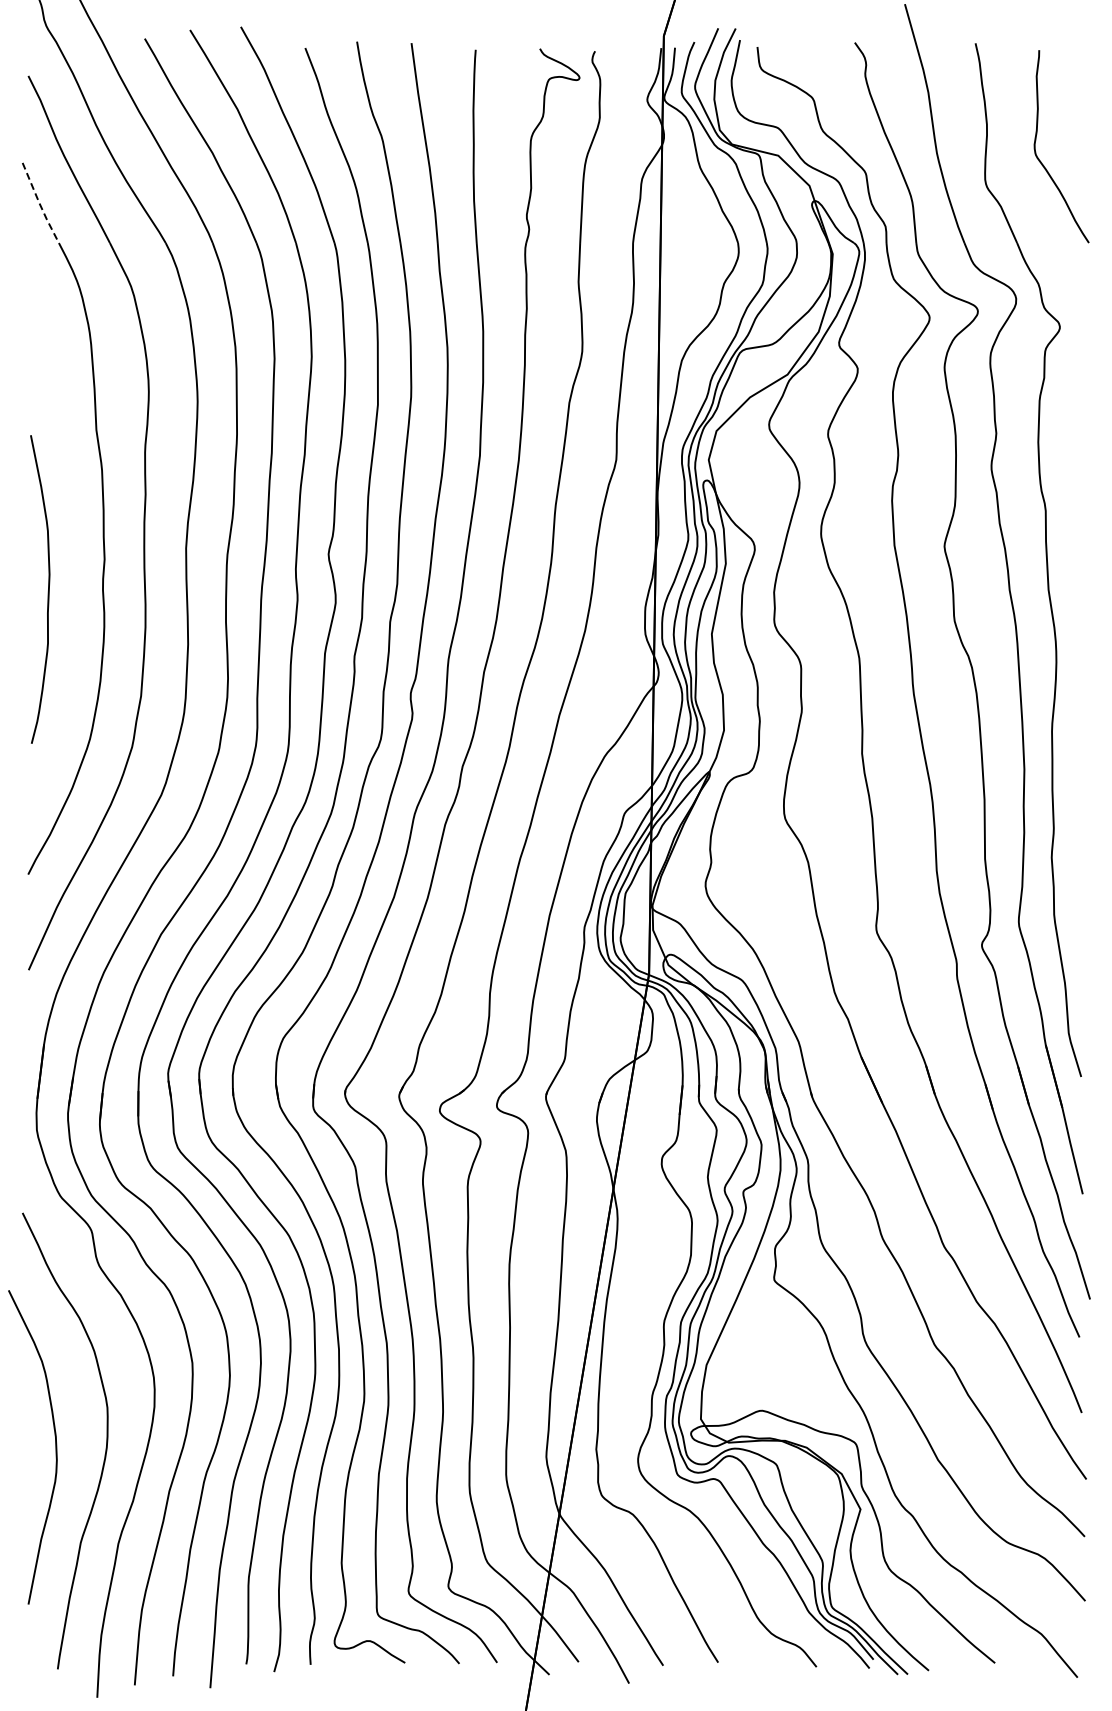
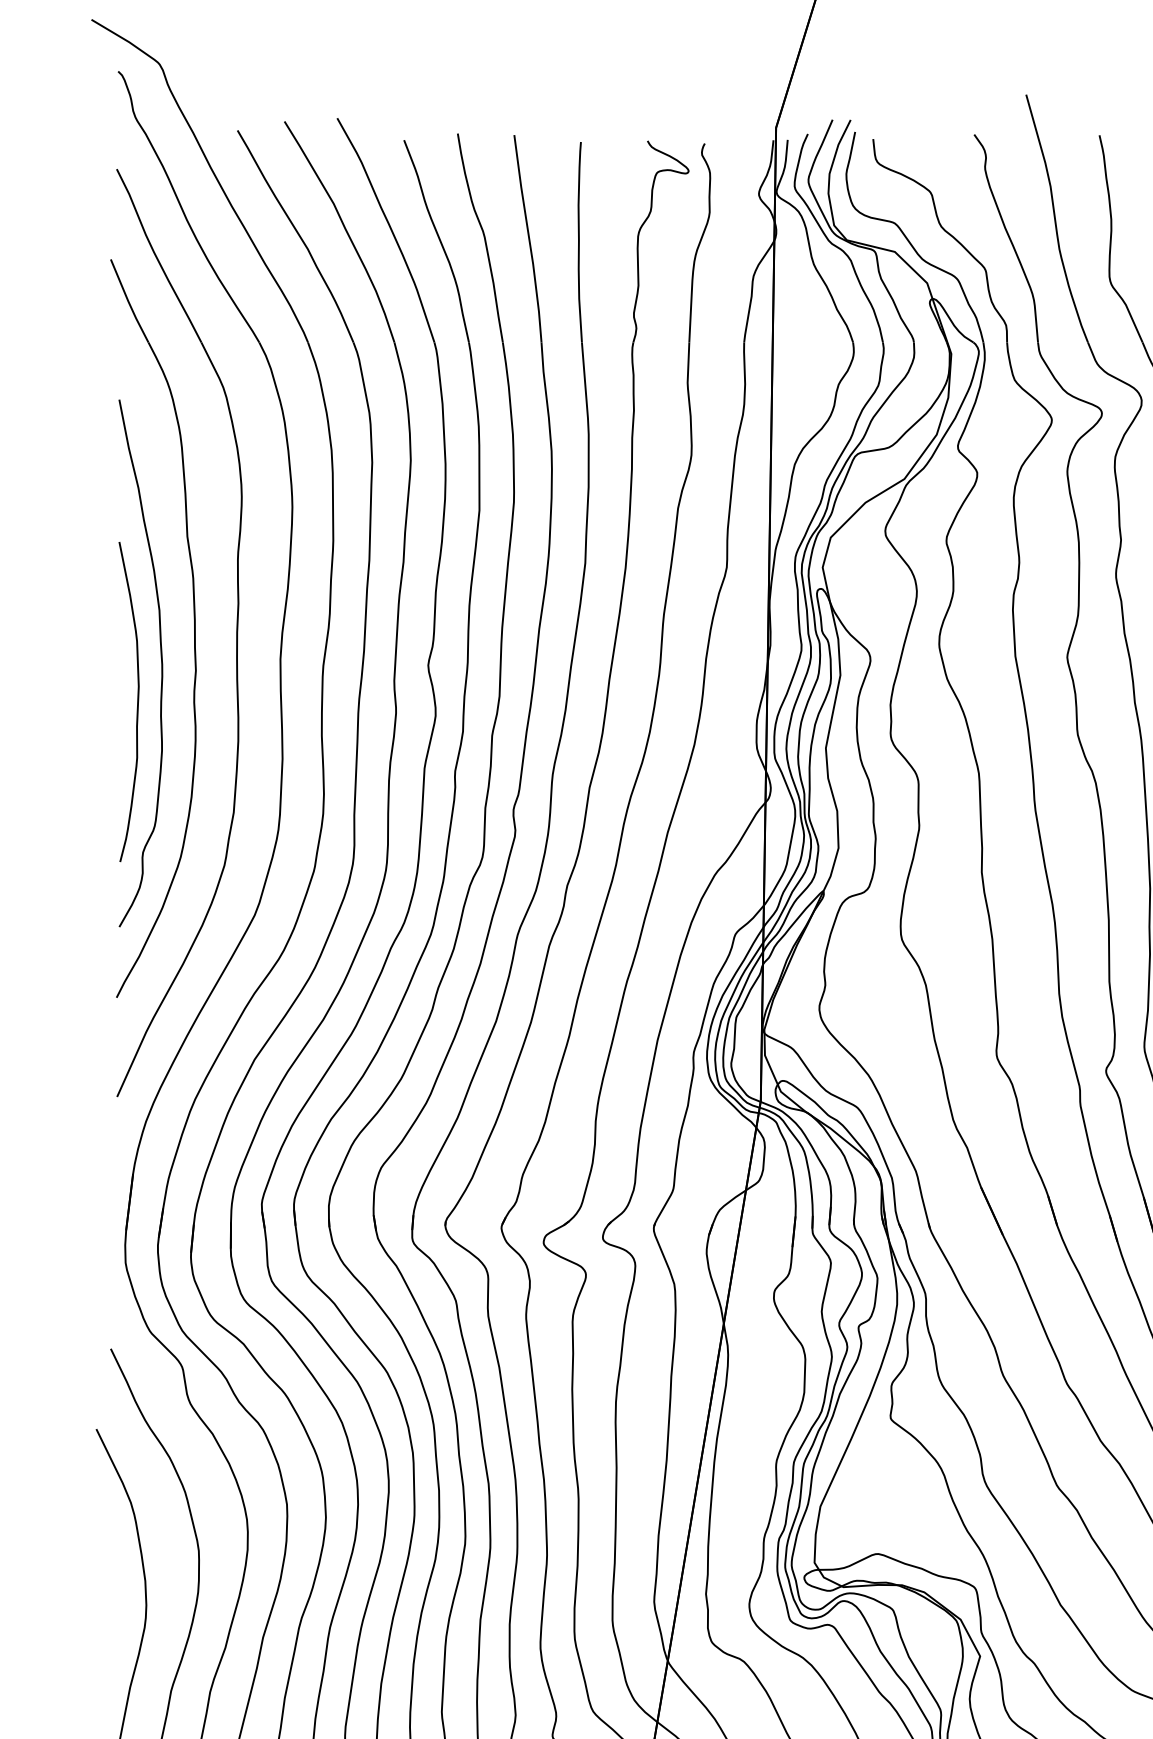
line: (39, 204) -> (128, 302), dashed -> solid
curve: (70, 547) -> (160, 658), added

